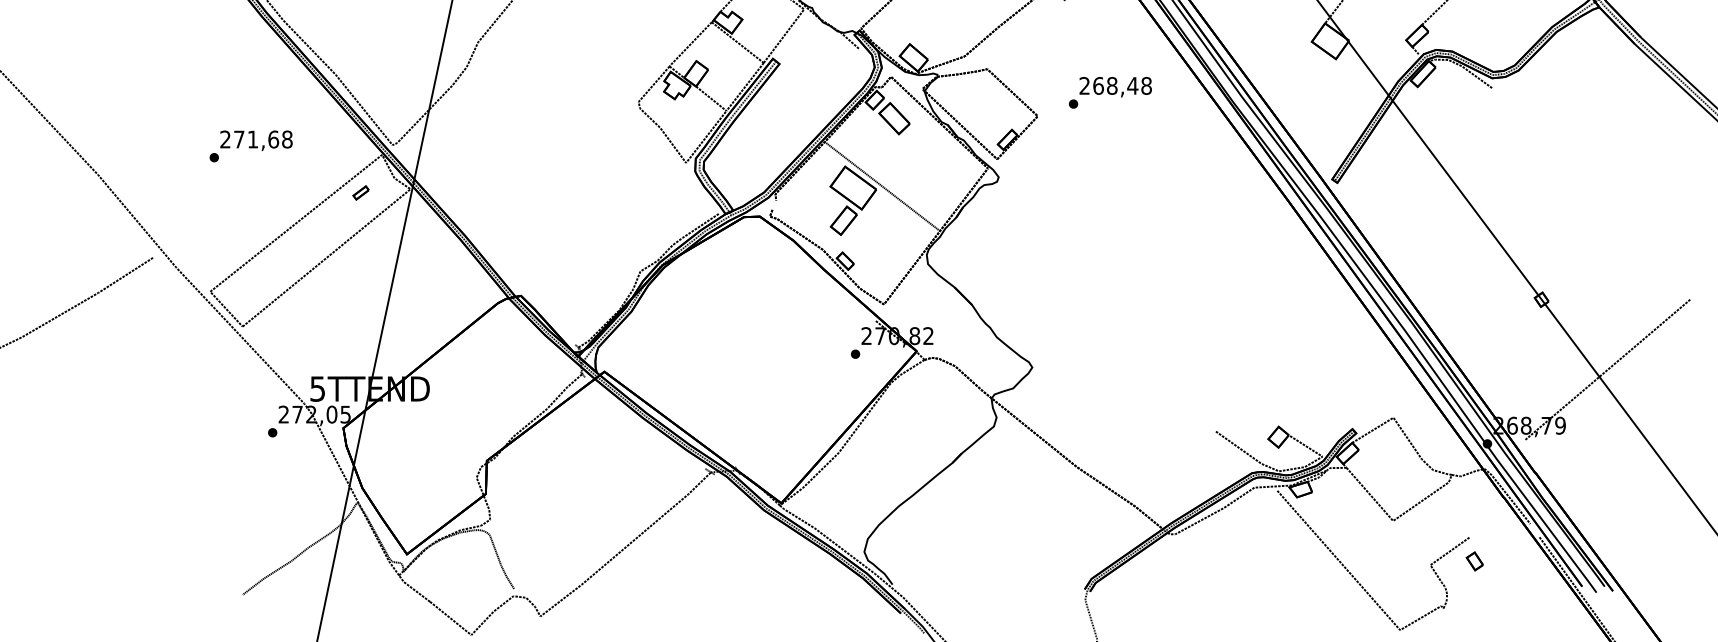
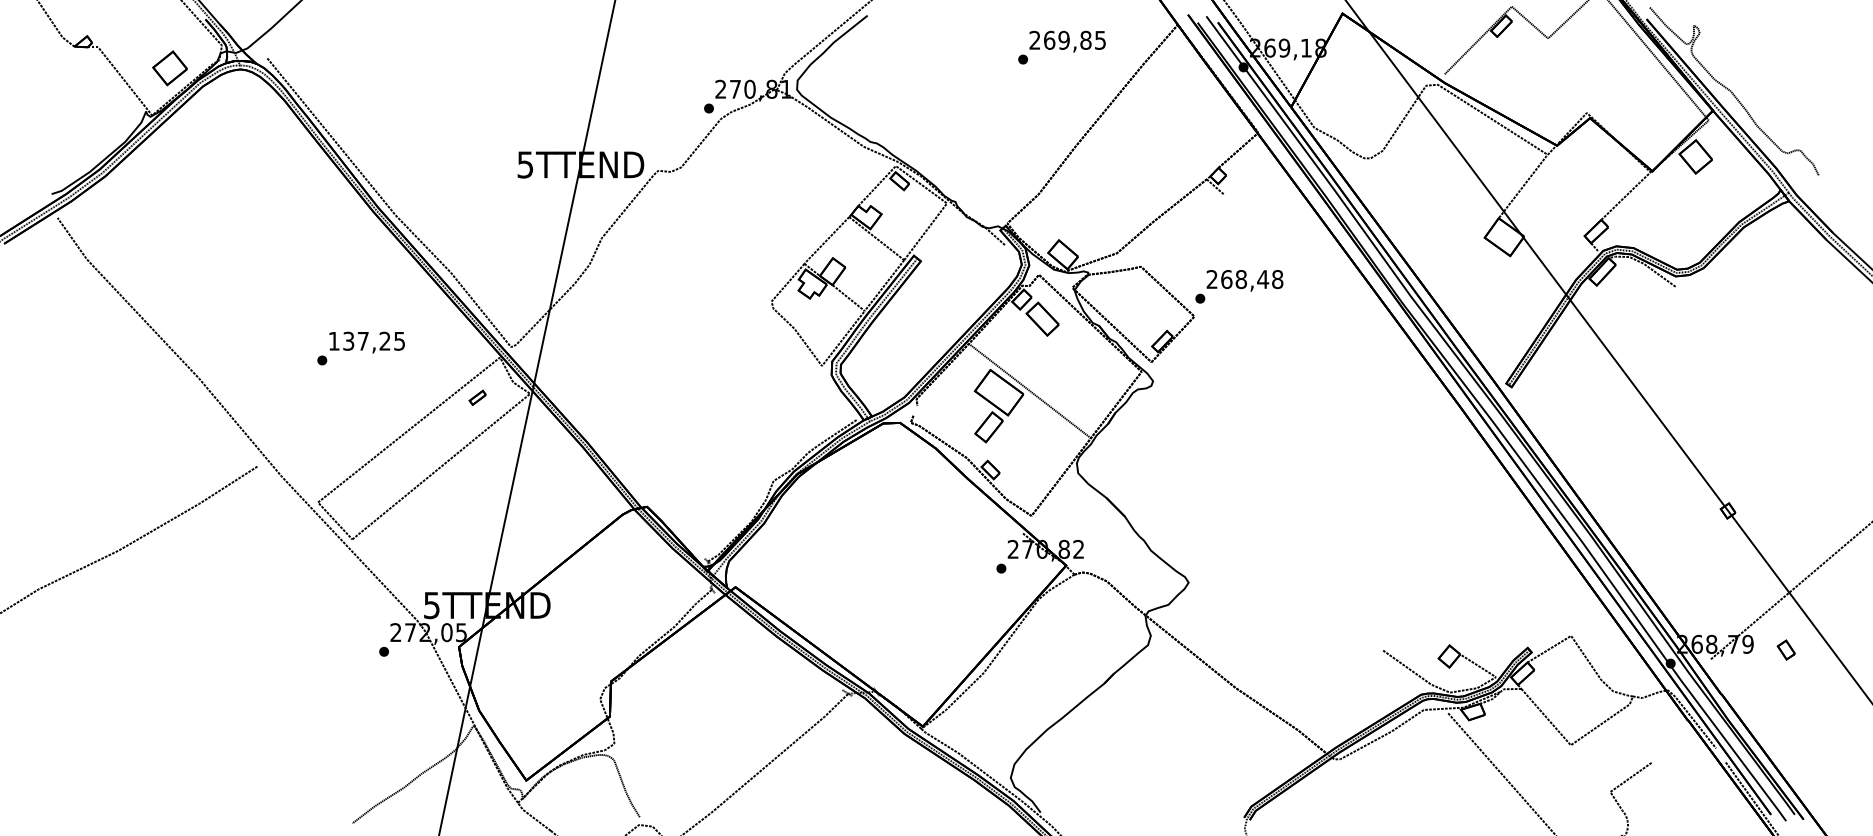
text: (1110, 92) -> (1239, 286), moved
text: (256, 138) -> (366, 340), 271,68 -> 137,25
part: (1474, 560) -> (1785, 649), moved

